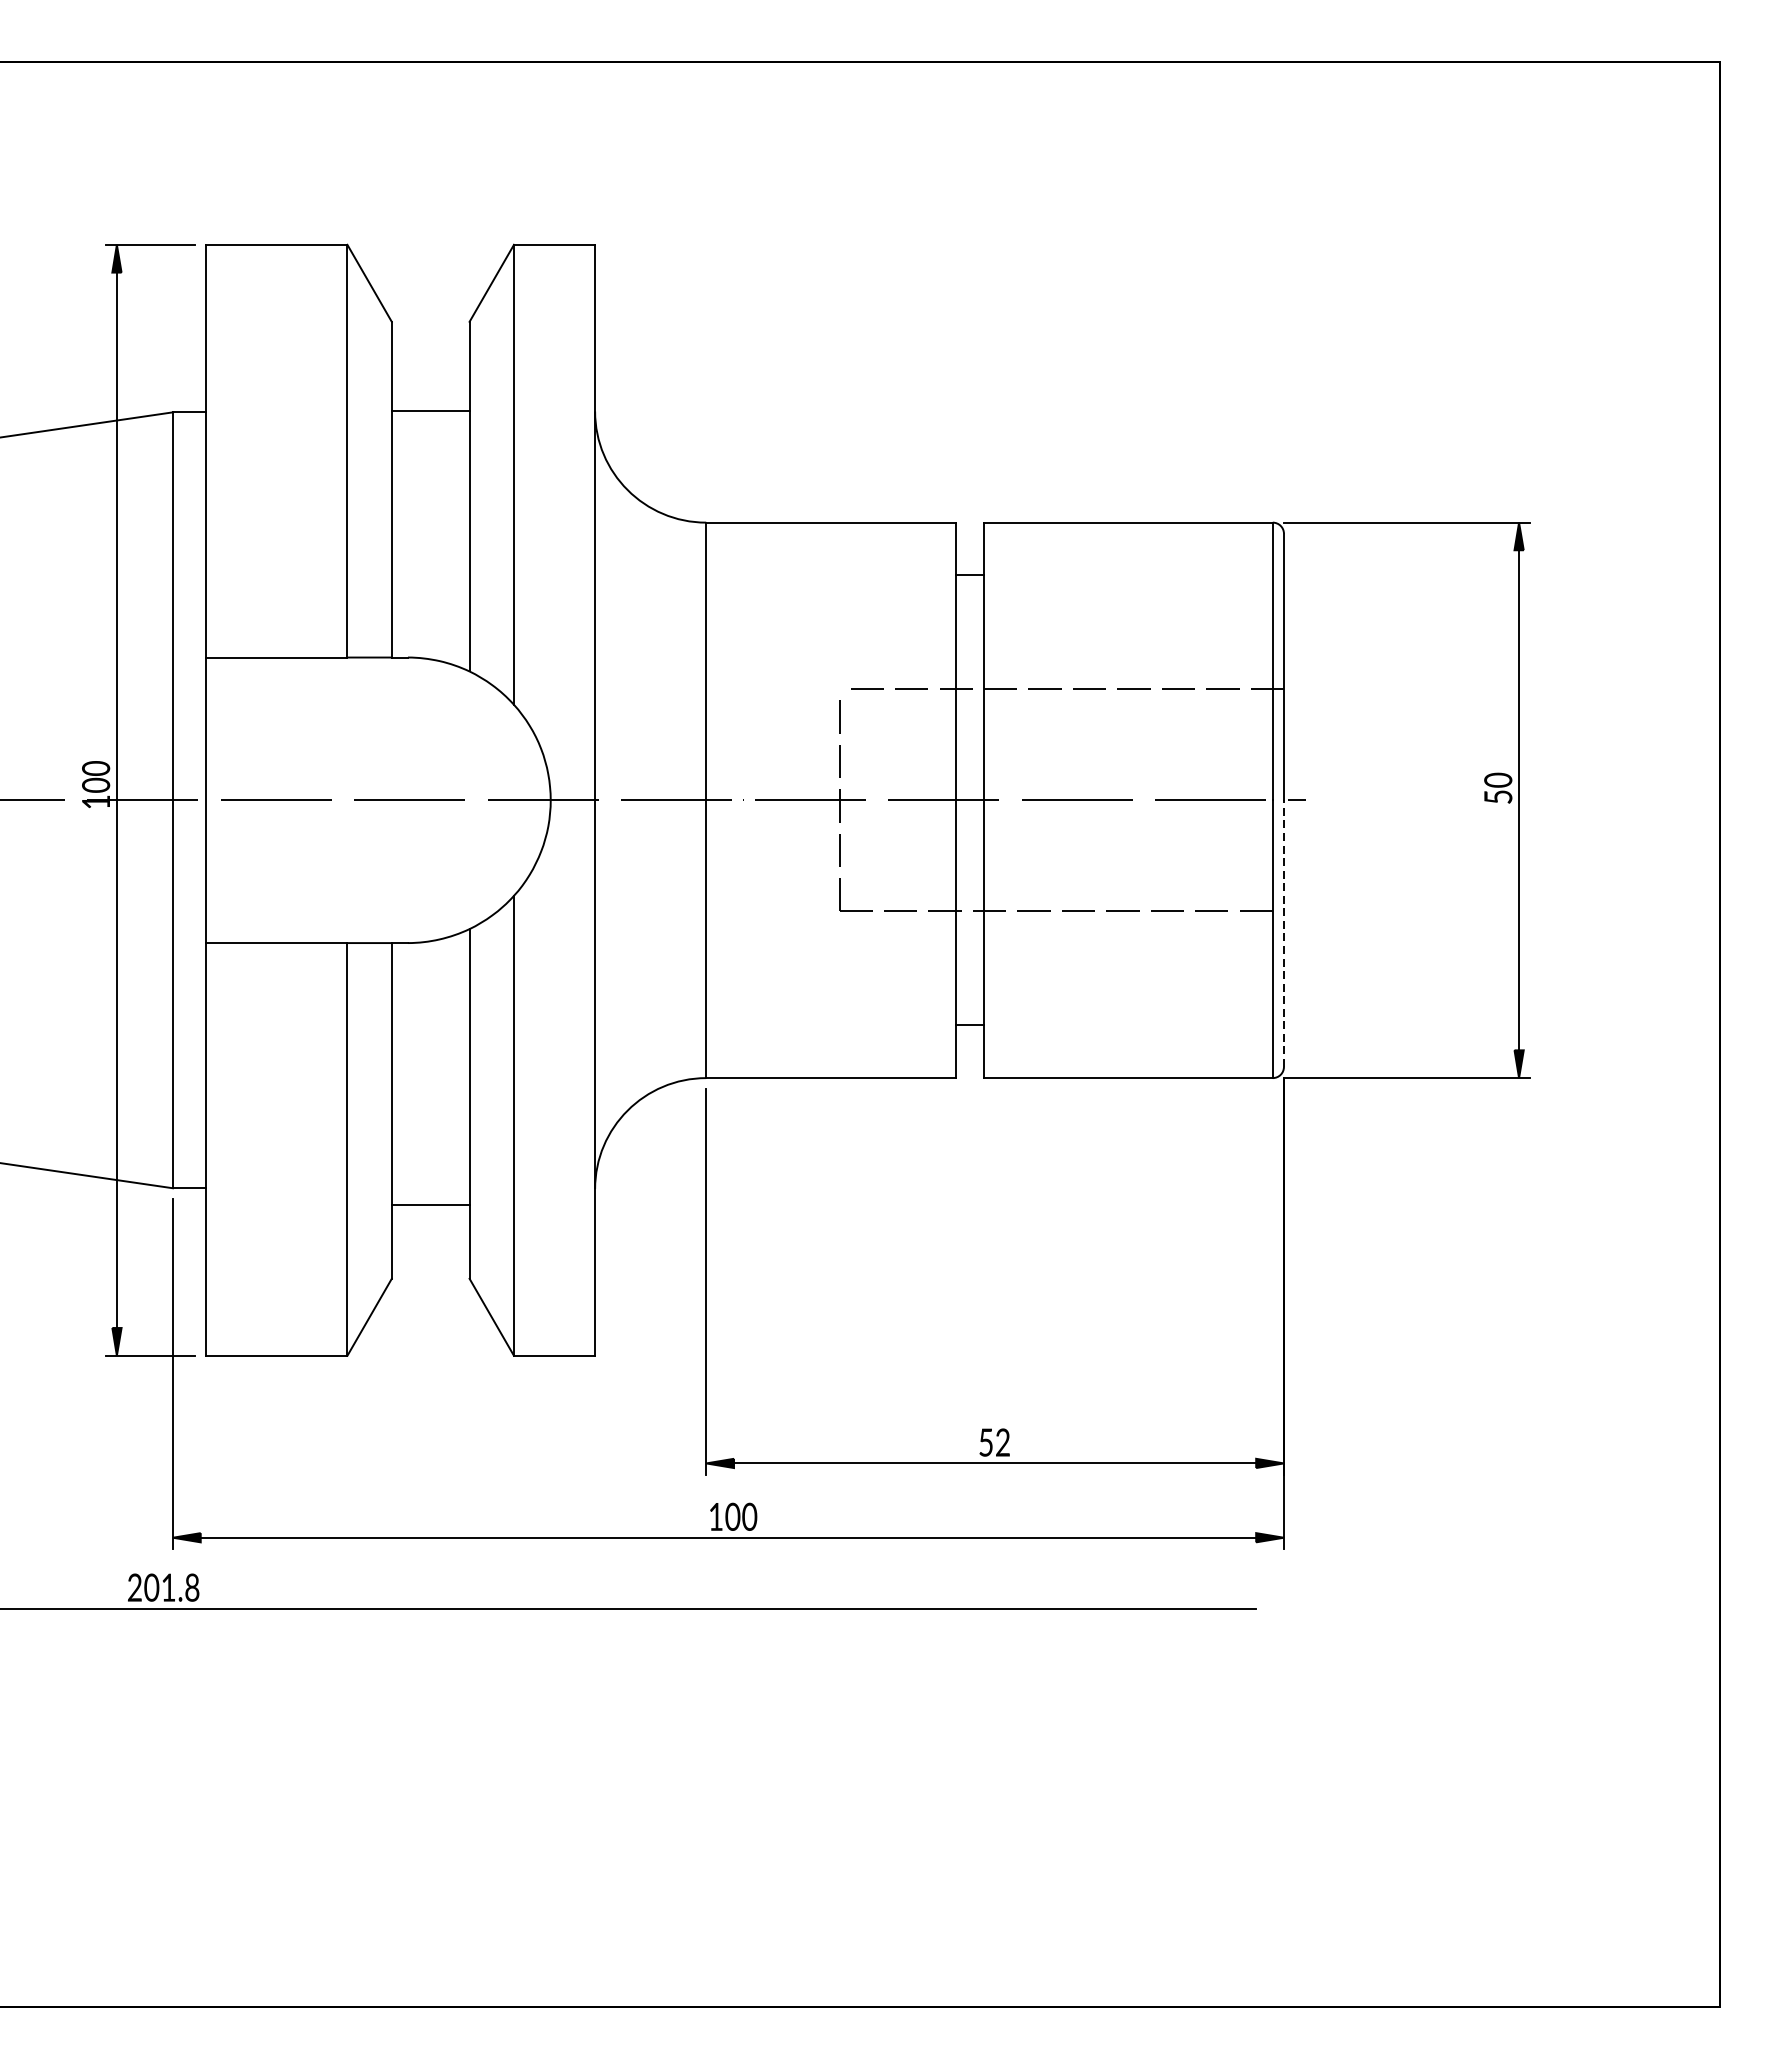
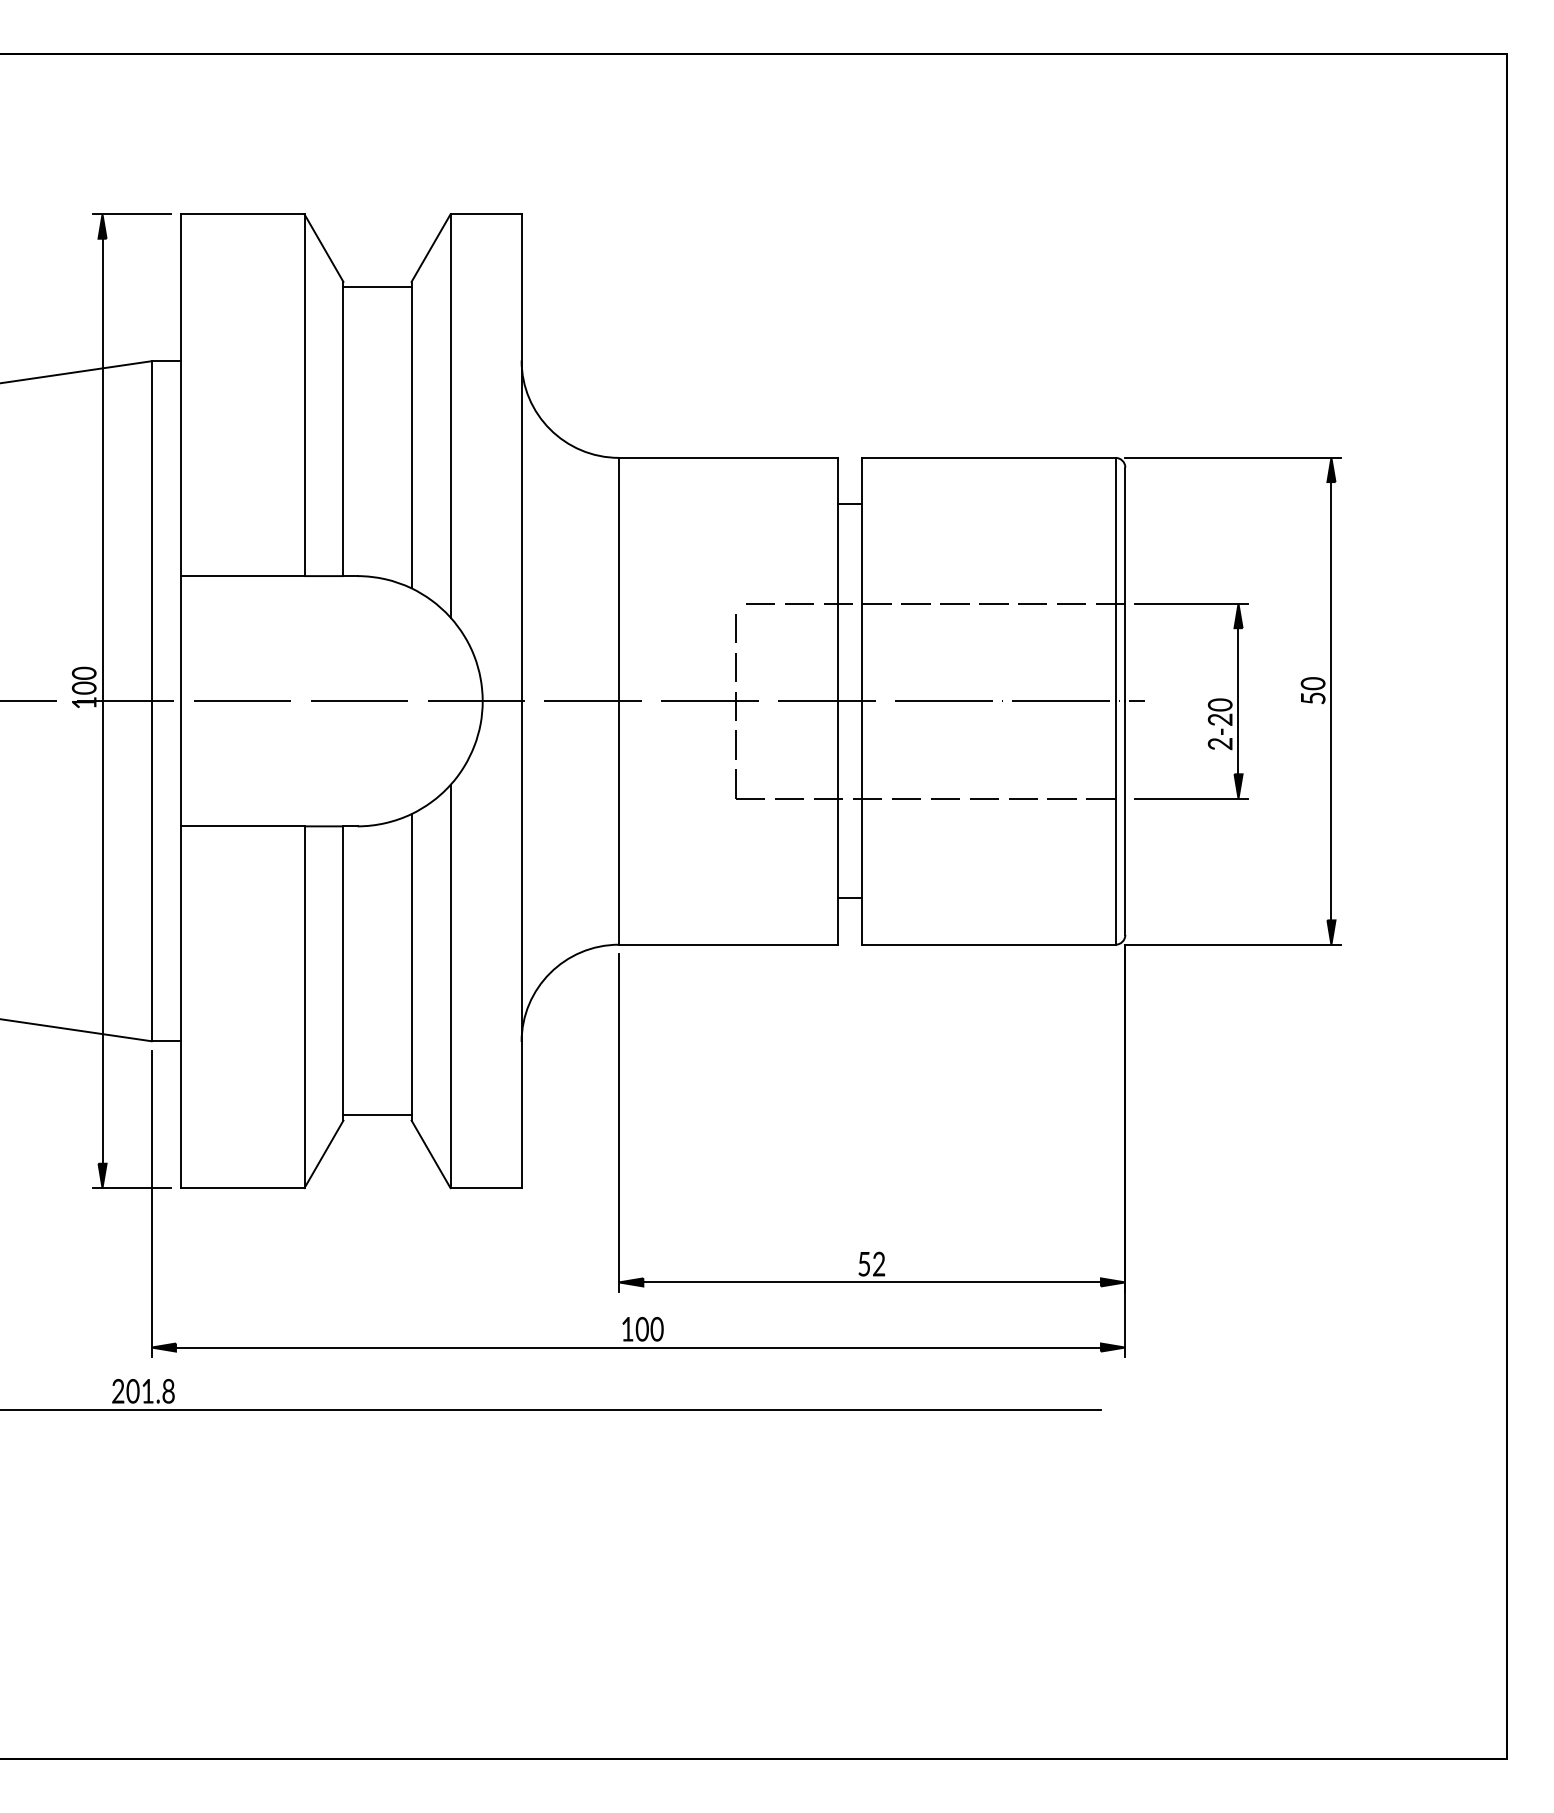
line: (430, 411) -> (377, 287), moved
part: (1378, 801) -> (1208, 702), added
line: (1284, 934) -> (1125, 818), dashed -> solid
line: (430, 1205) -> (377, 1115), moved

